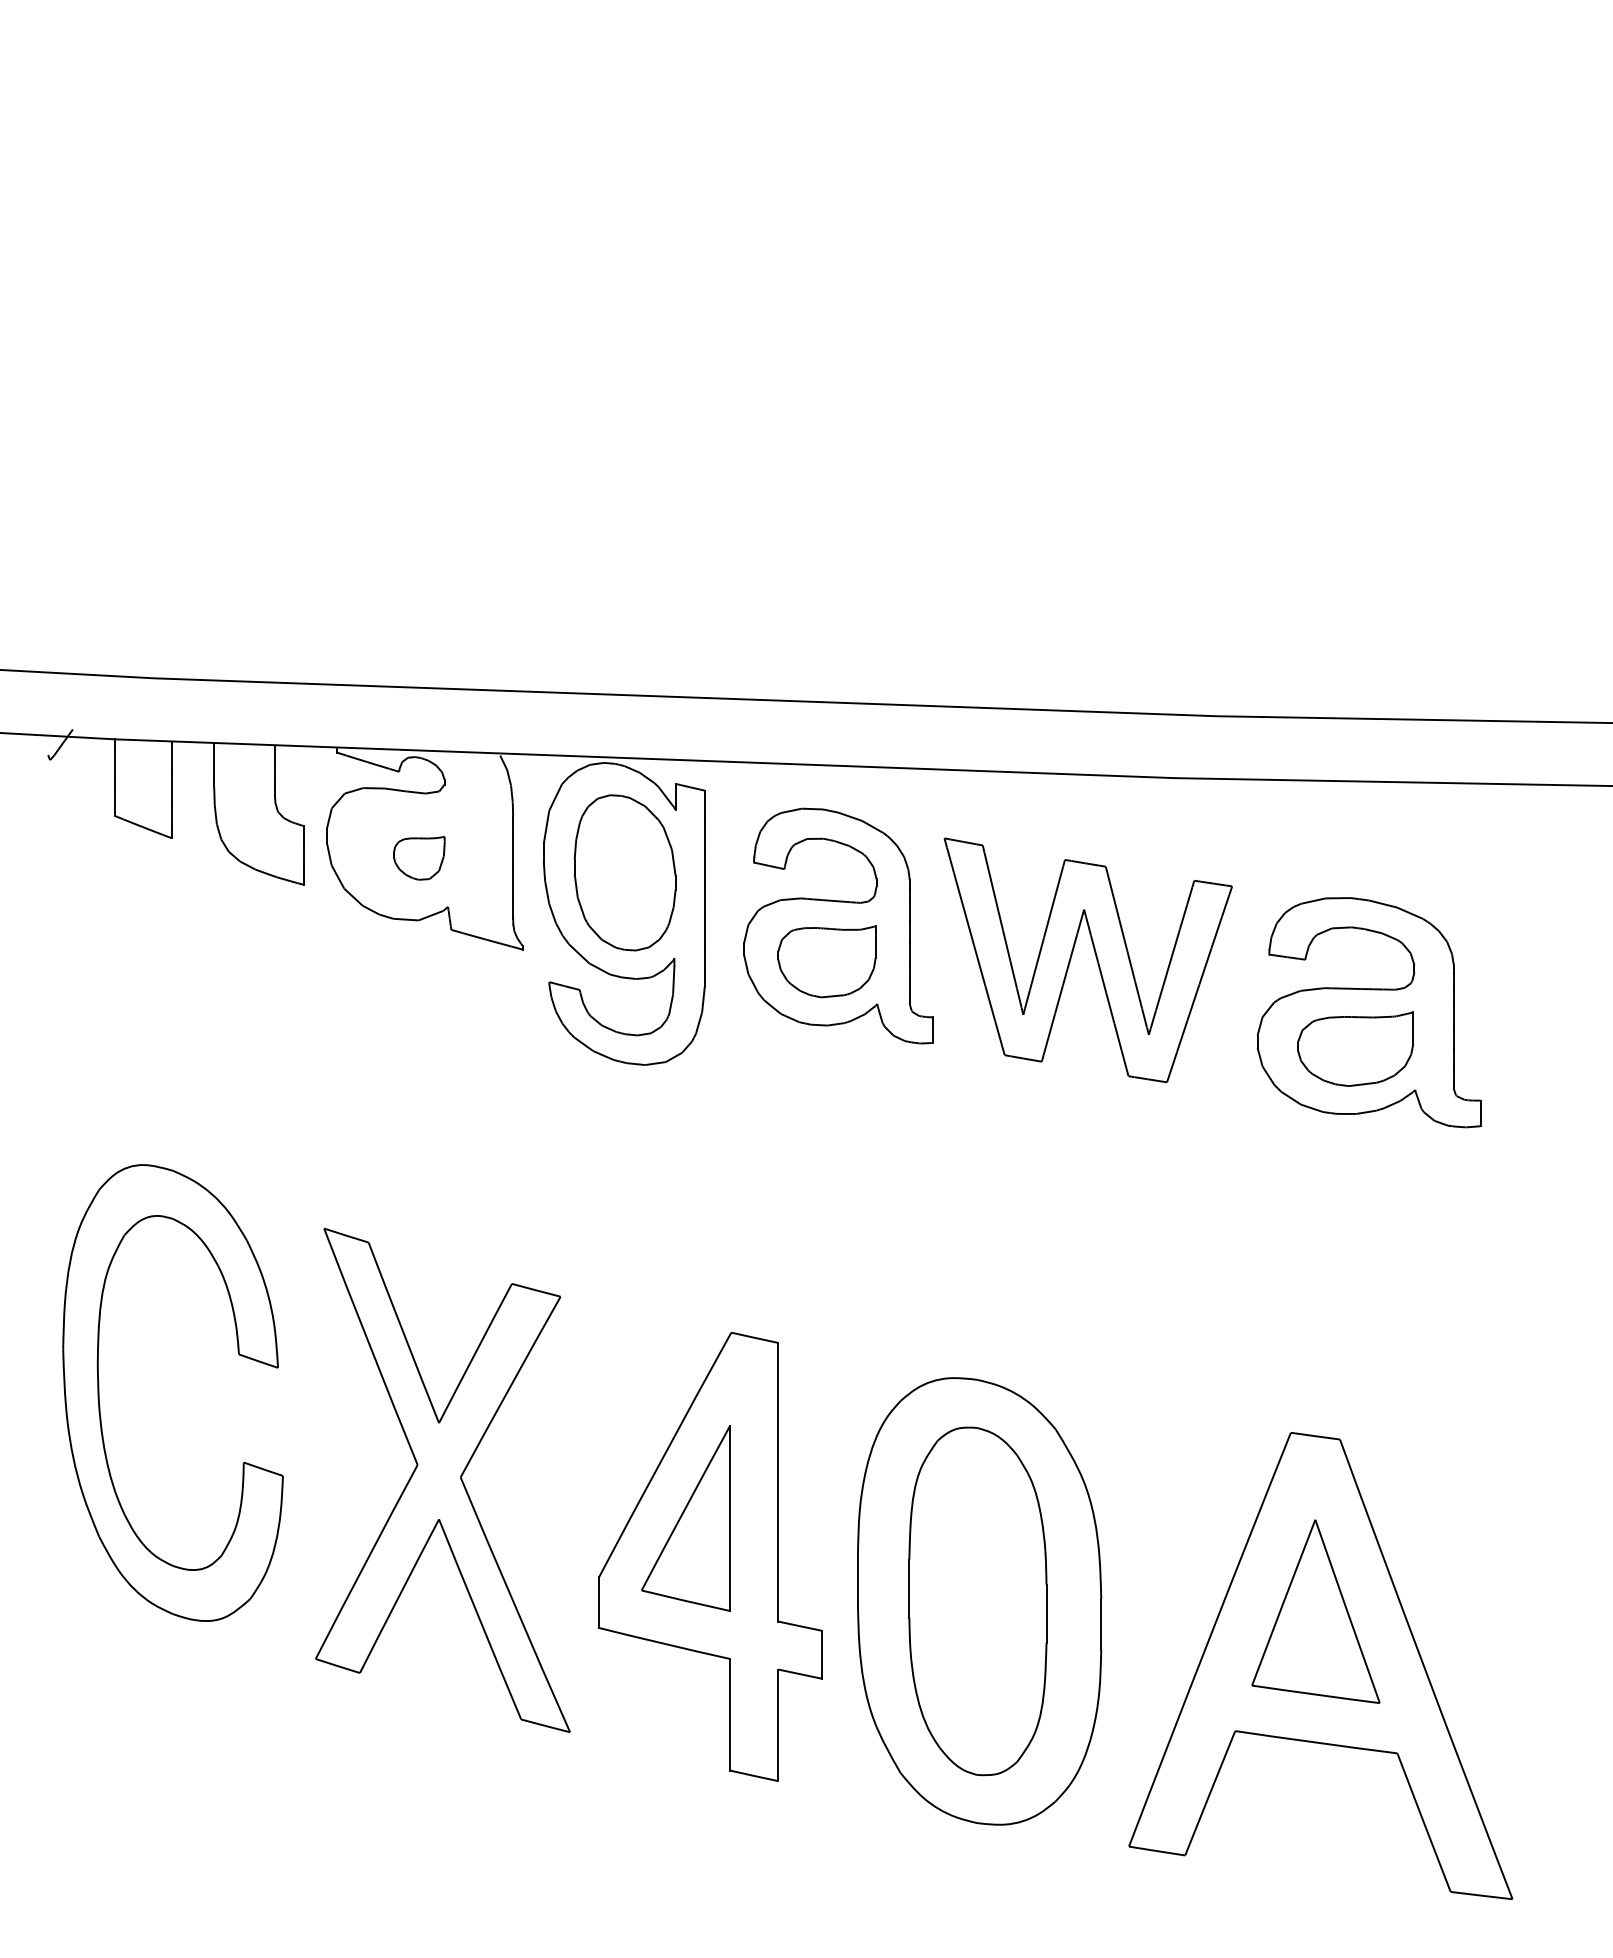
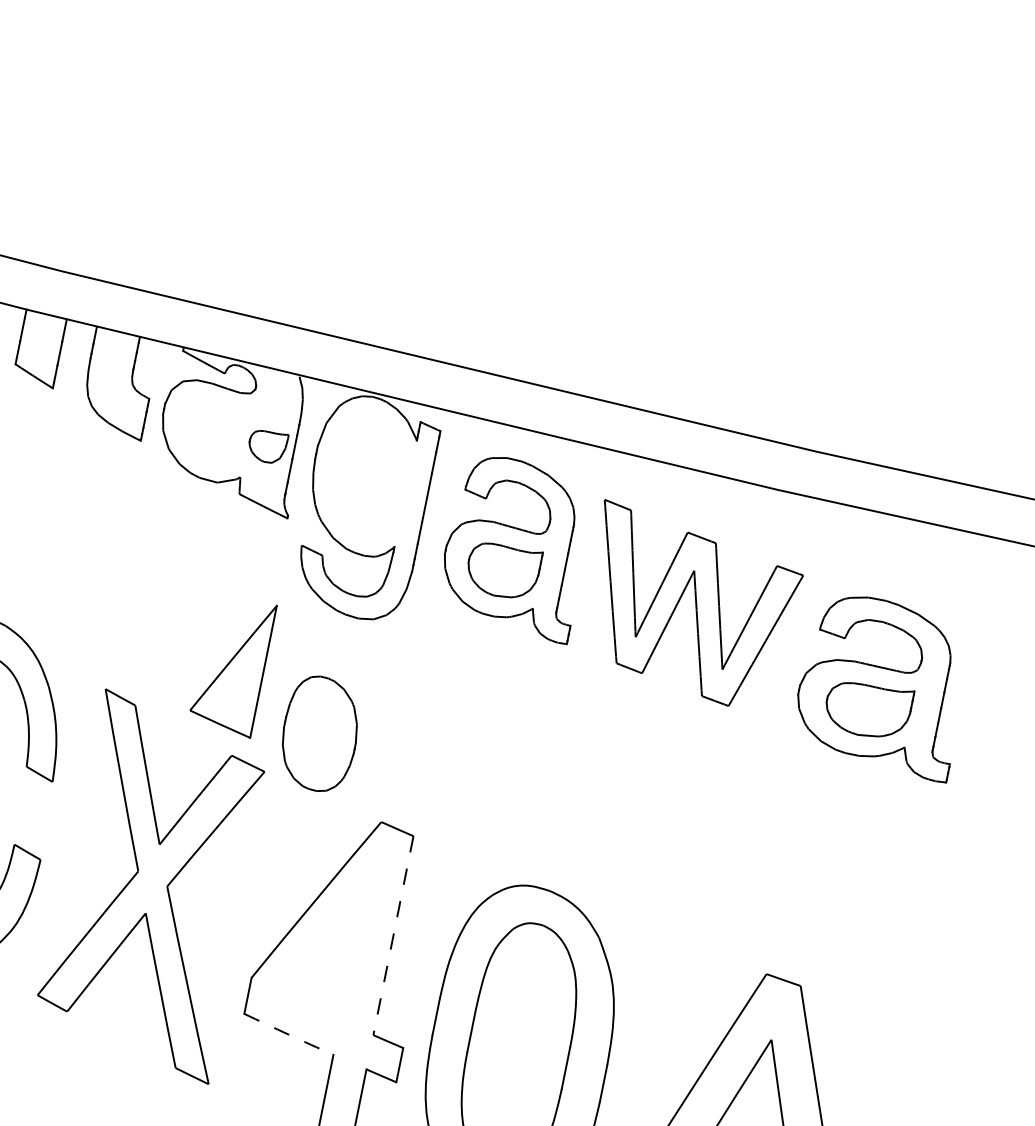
part: (419, 858) -> (267, 446), moved
part: (624, 872) -> (319, 733), moved
line: (778, 1482) -> (393, 935), solid -> dashed
part: (685, 1518) -> (231, 665), moved
arc: (664, 1643) -> (288, 1034), solid -> dashed

